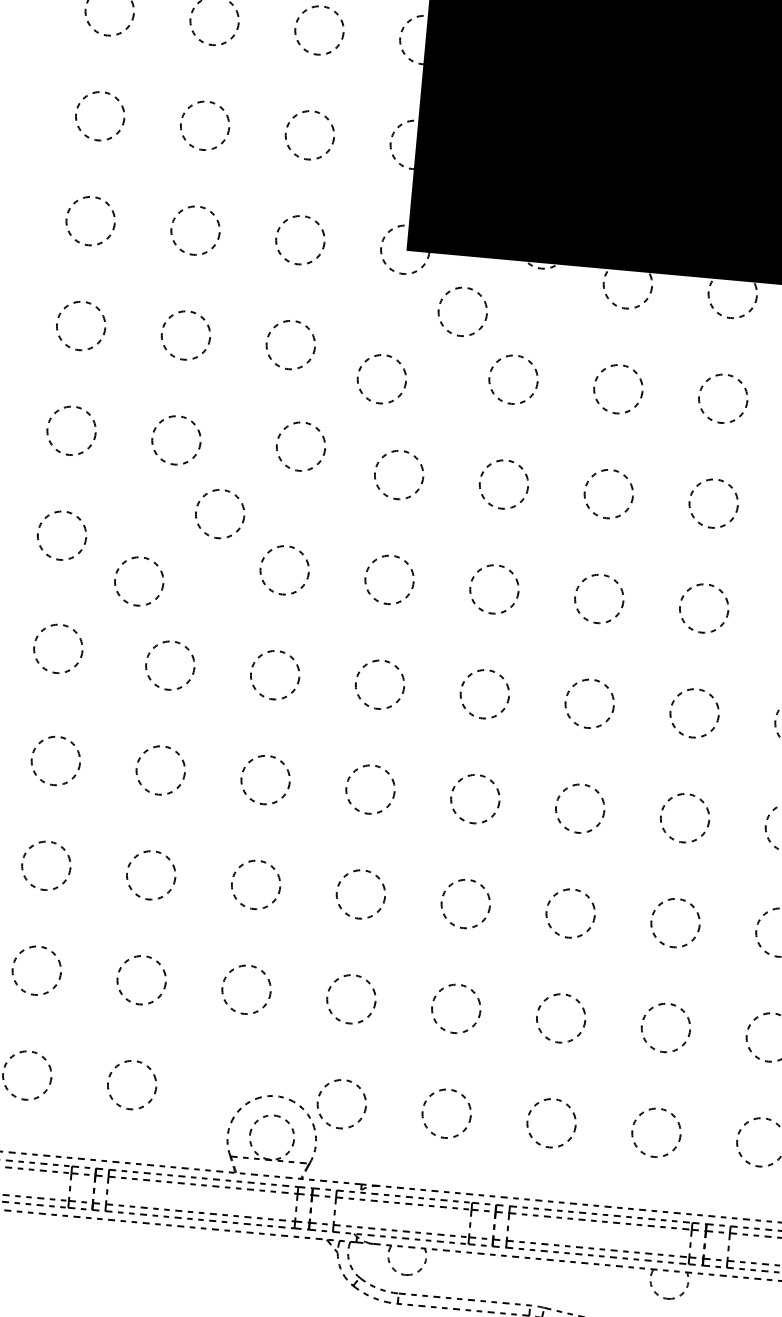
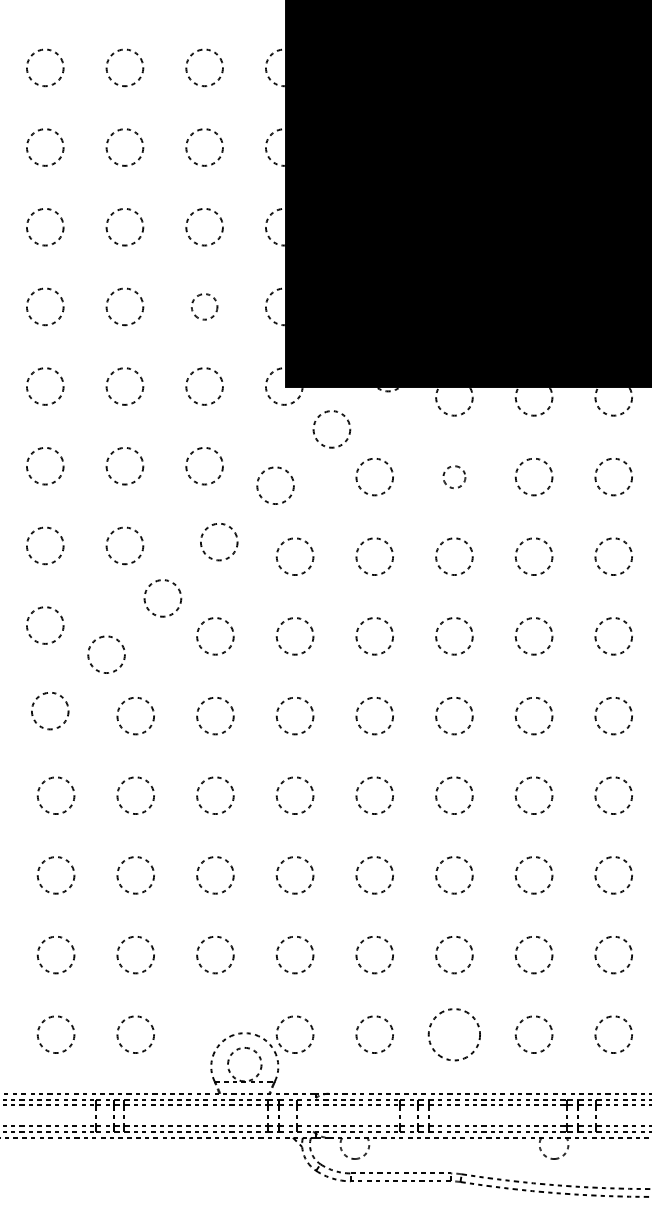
circle: (309, 134) -> (204, 306), size x0.7
circle: (618, 389) -> (454, 477), size x0.6
circle: (551, 1123) -> (454, 1034), size x1.4

